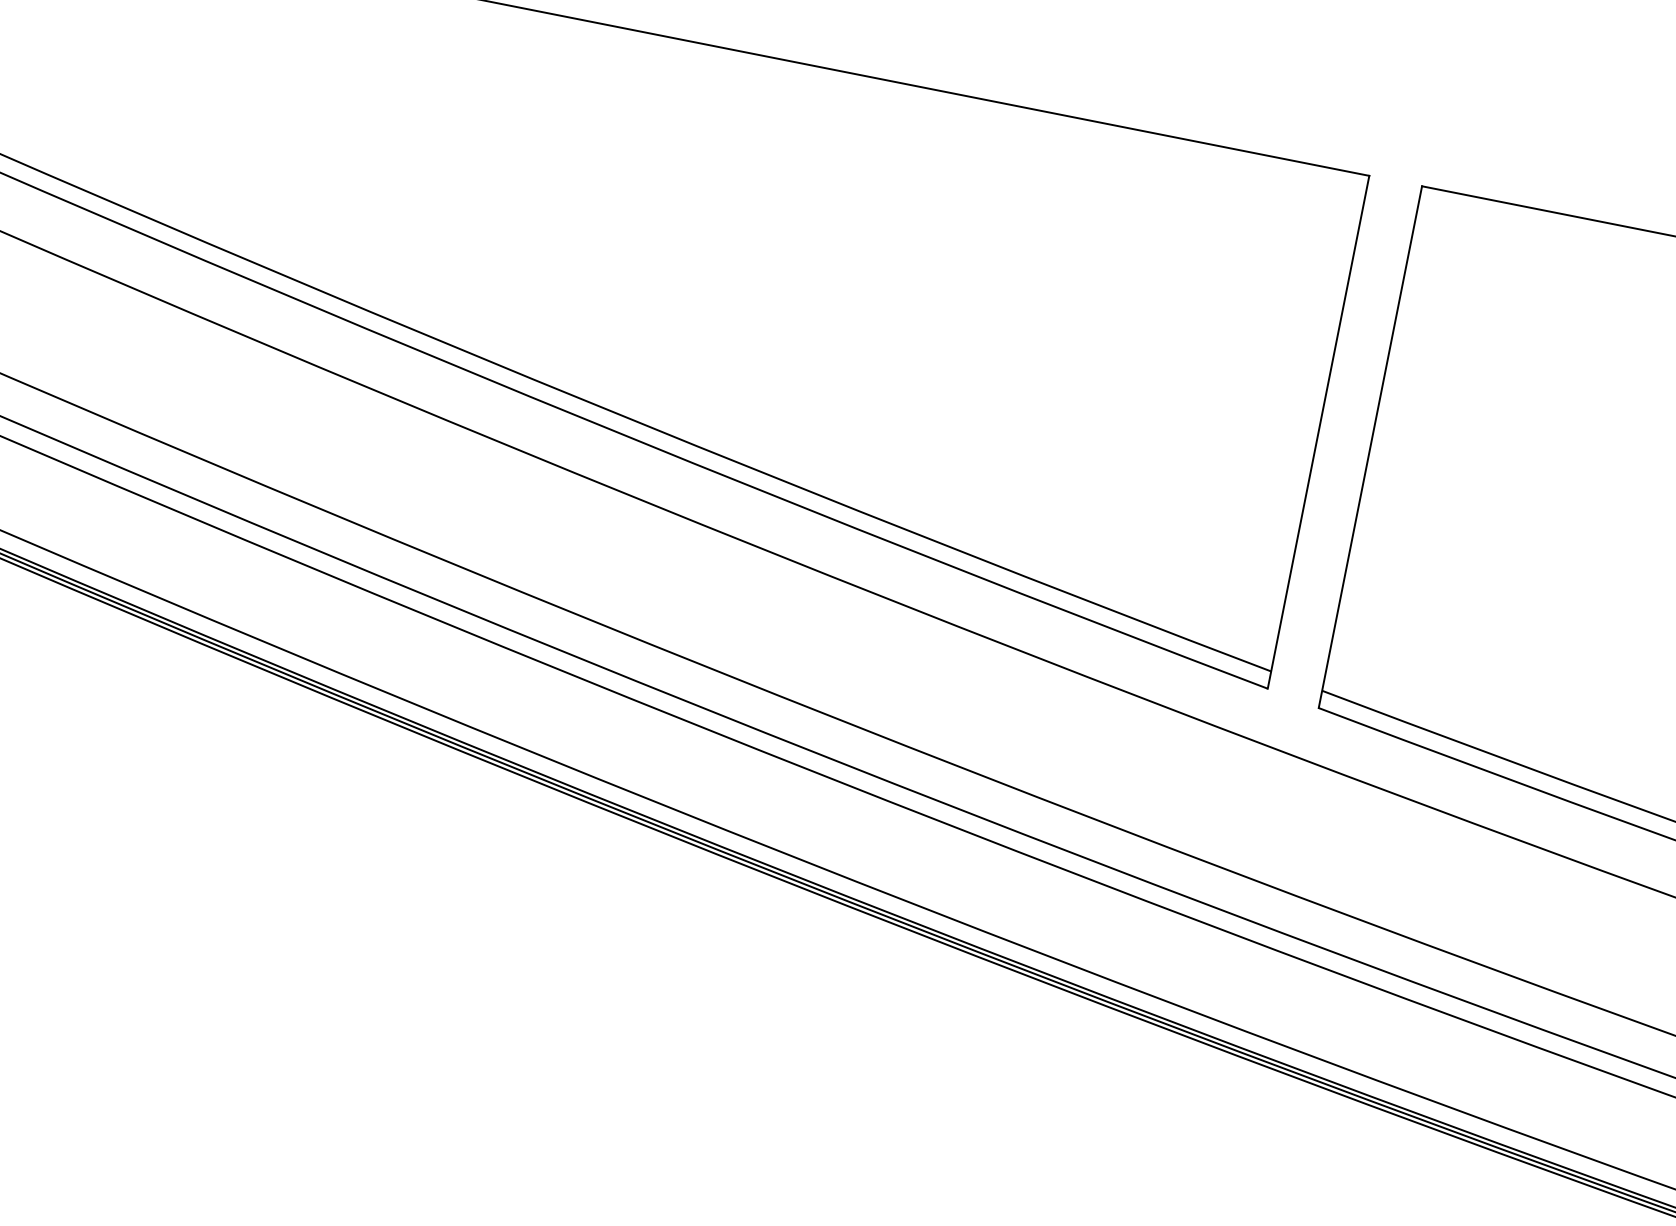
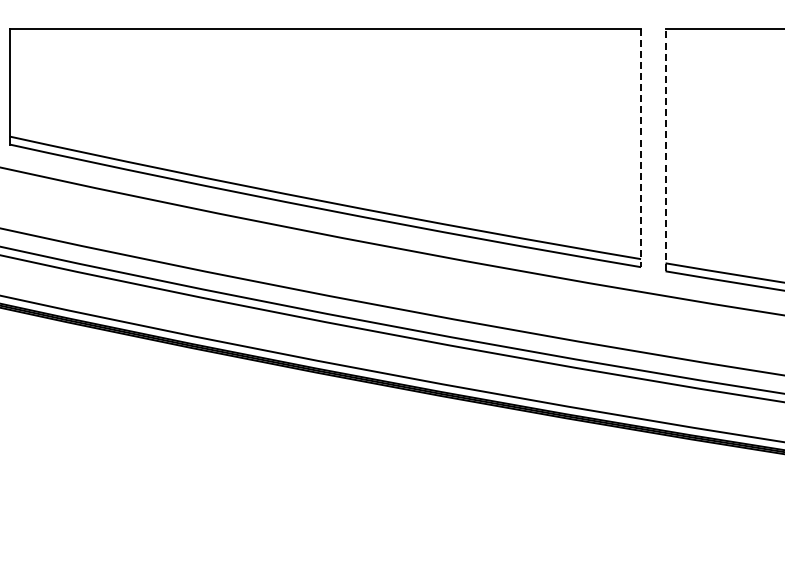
line: (1319, 433) -> (641, 148), solid -> dashed
line: (1370, 446) -> (665, 149), solid -> dashed

